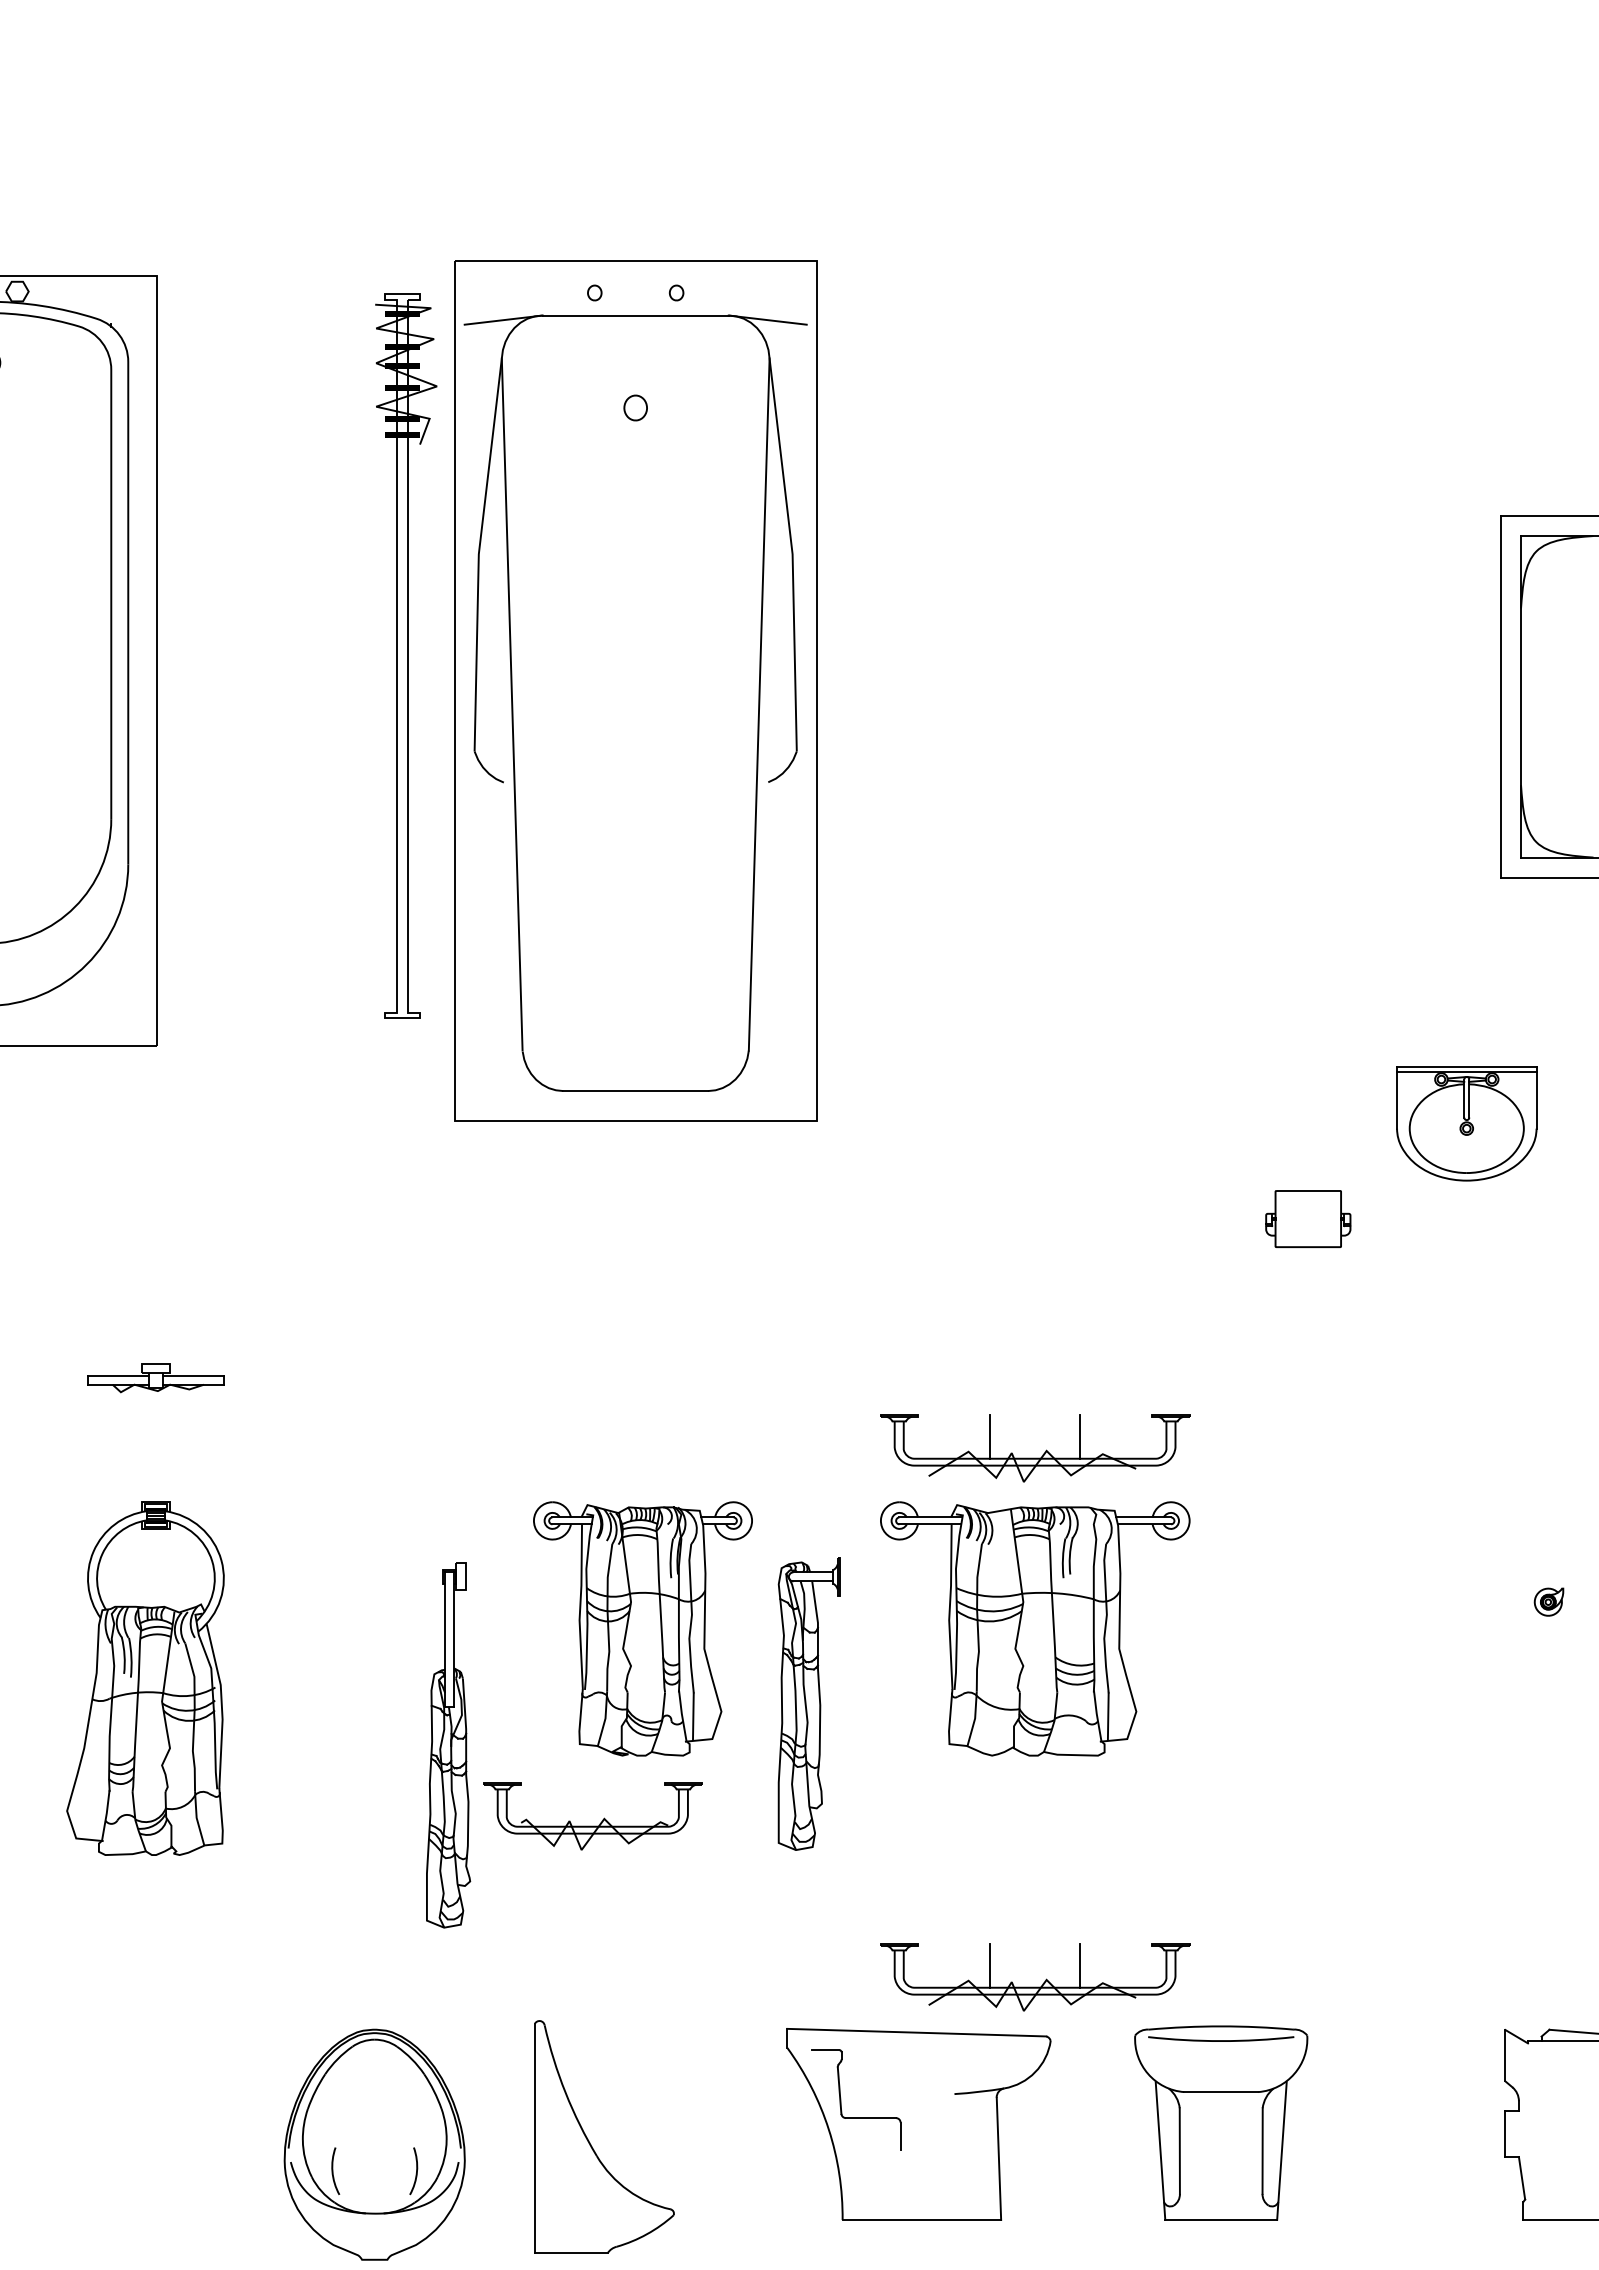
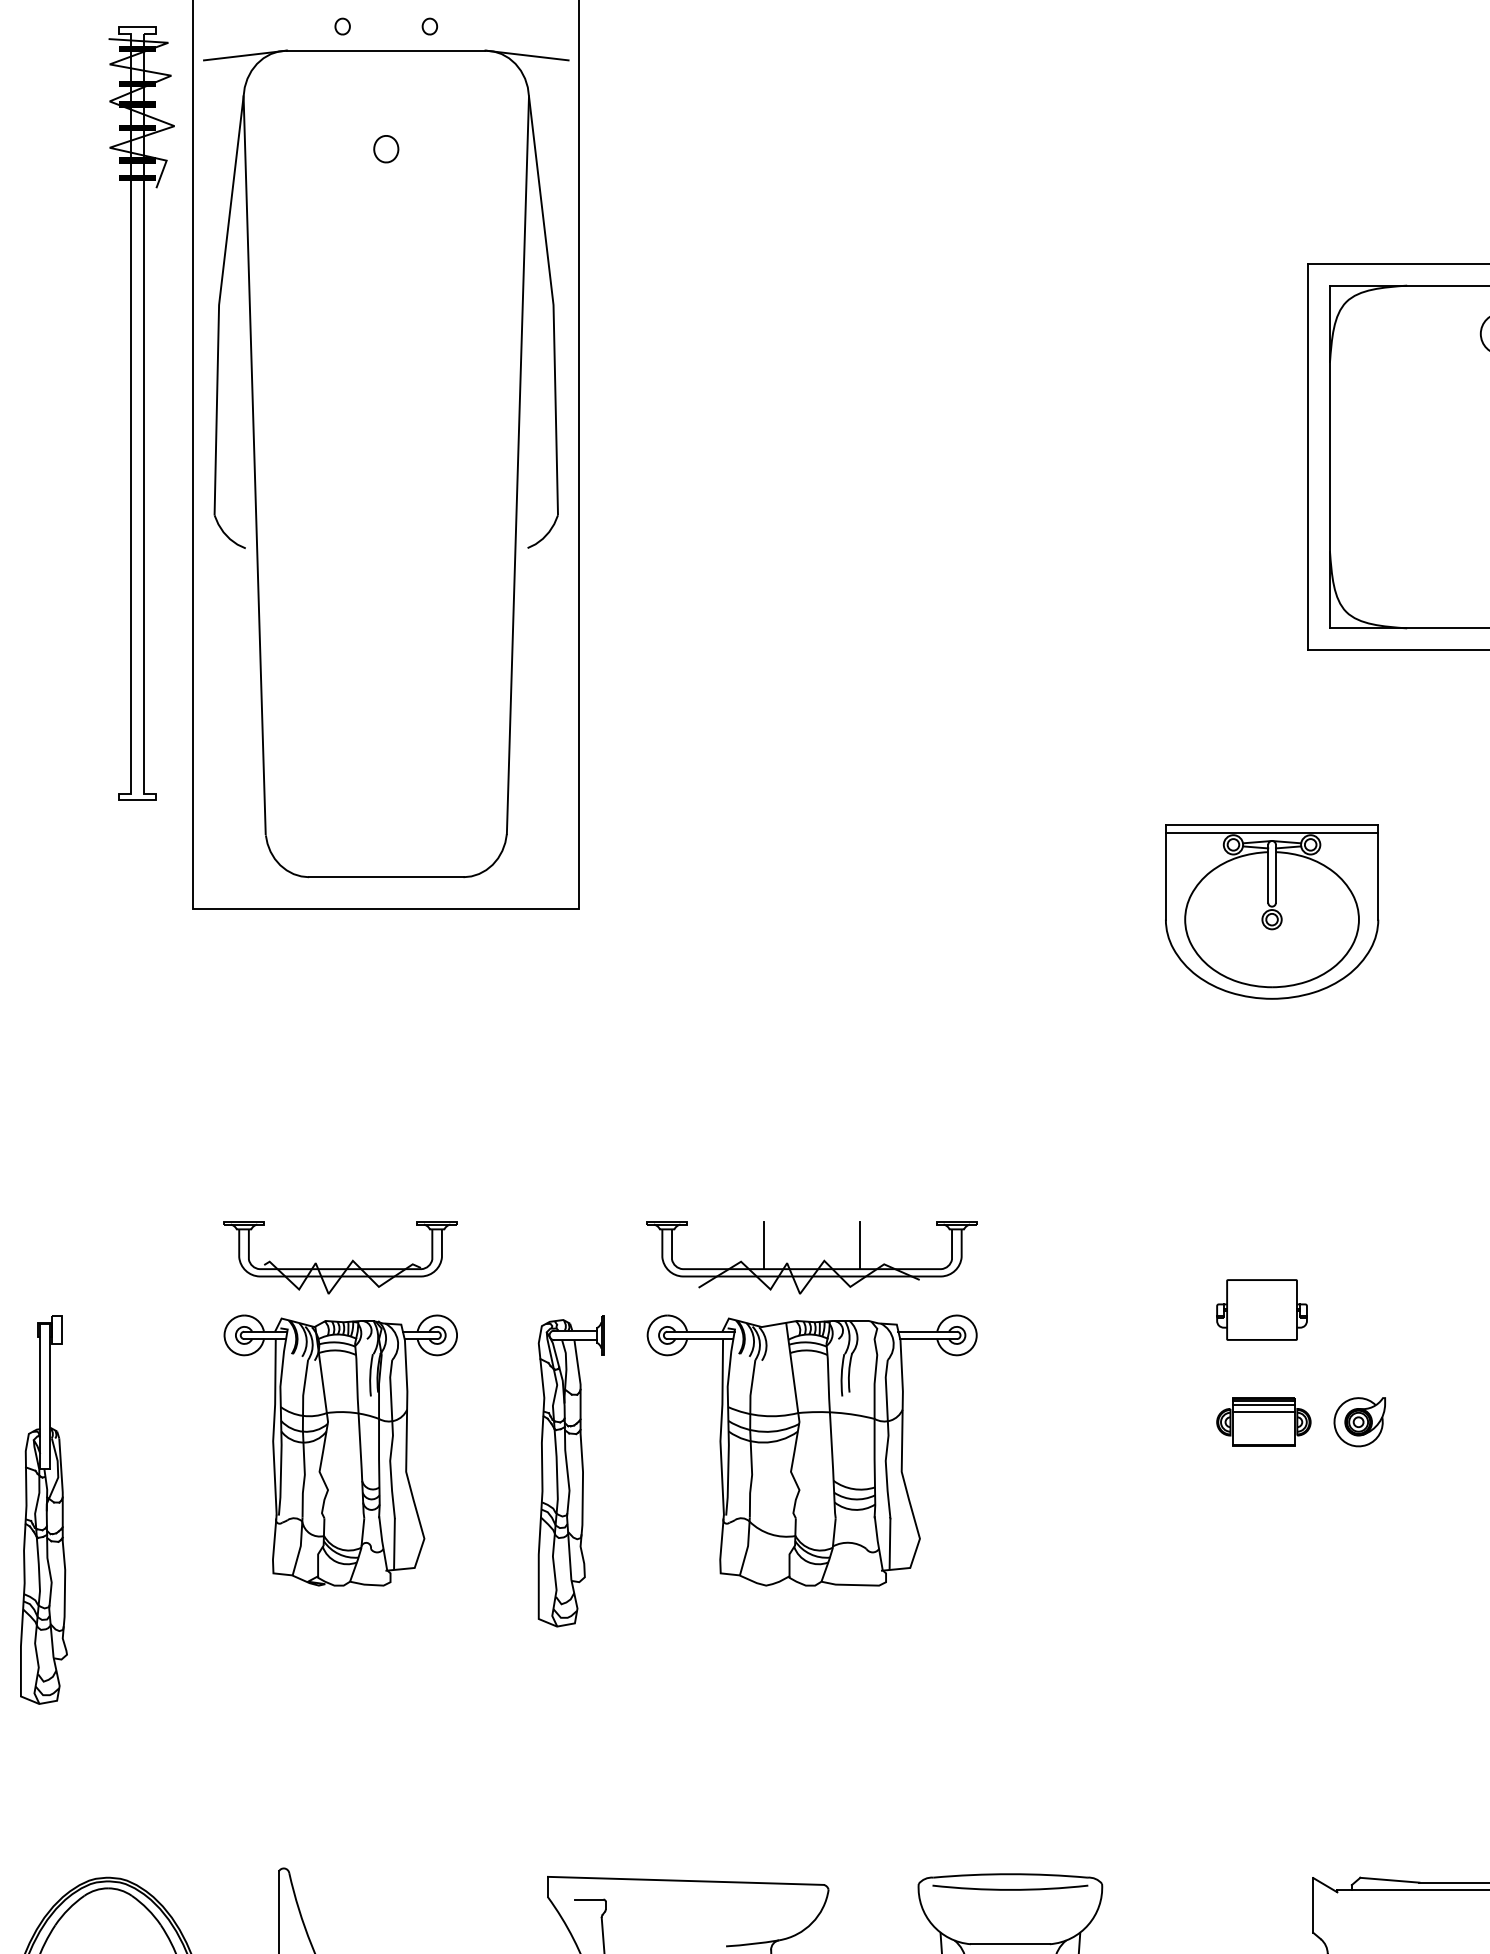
part: (1466, 1123) -> (1271, 911), size x1.43
part: (1308, 1218) -> (1262, 1309), moved
part: (1548, 1601) -> (1359, 1421), size x1.67
part: (1458, 1602) -> (1263, 1422), added
part: (642, 1628) -> (340, 1450), moved
part: (808, 1703) -> (570, 1470), moved
part: (448, 1745) -> (43, 1509), moved
part: (592, 1825) -> (340, 1267), moved
part: (1035, 1986) -> (812, 1831), removed

